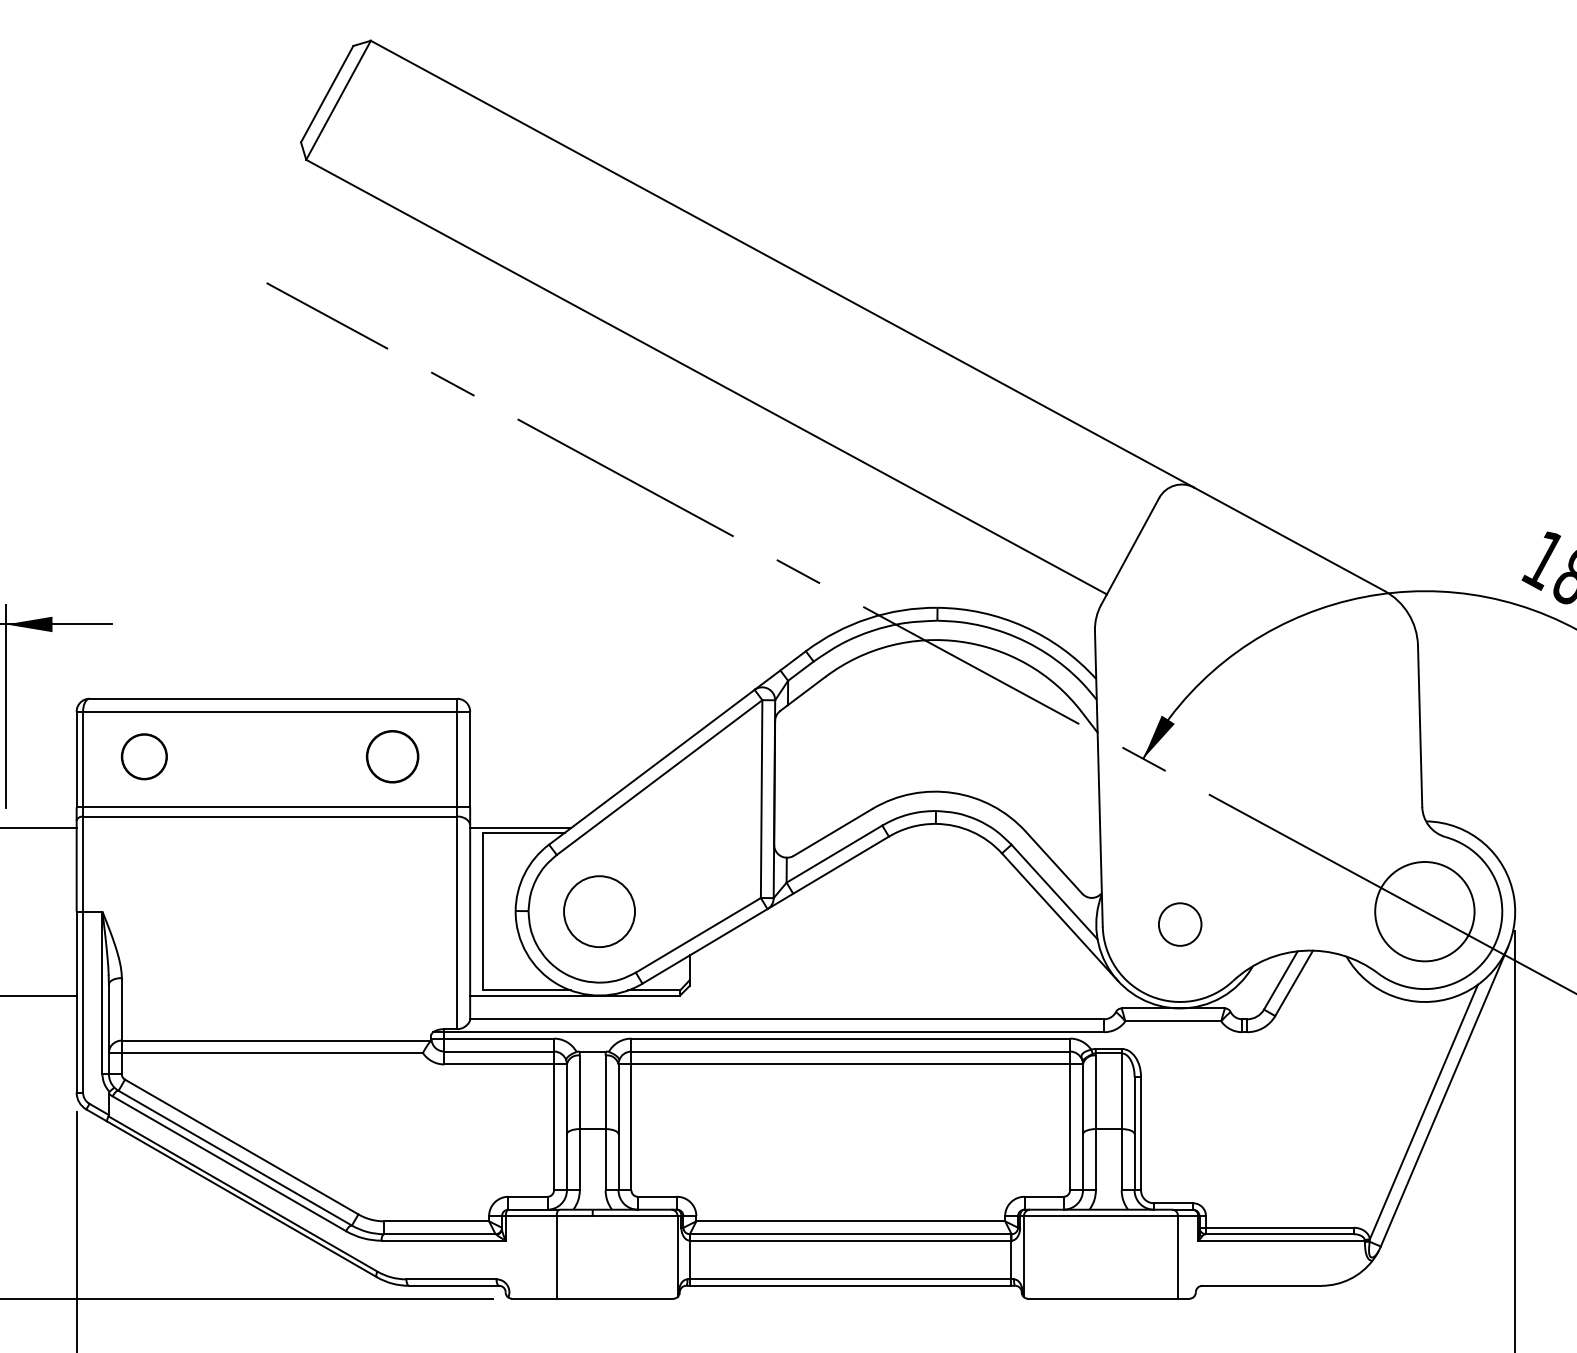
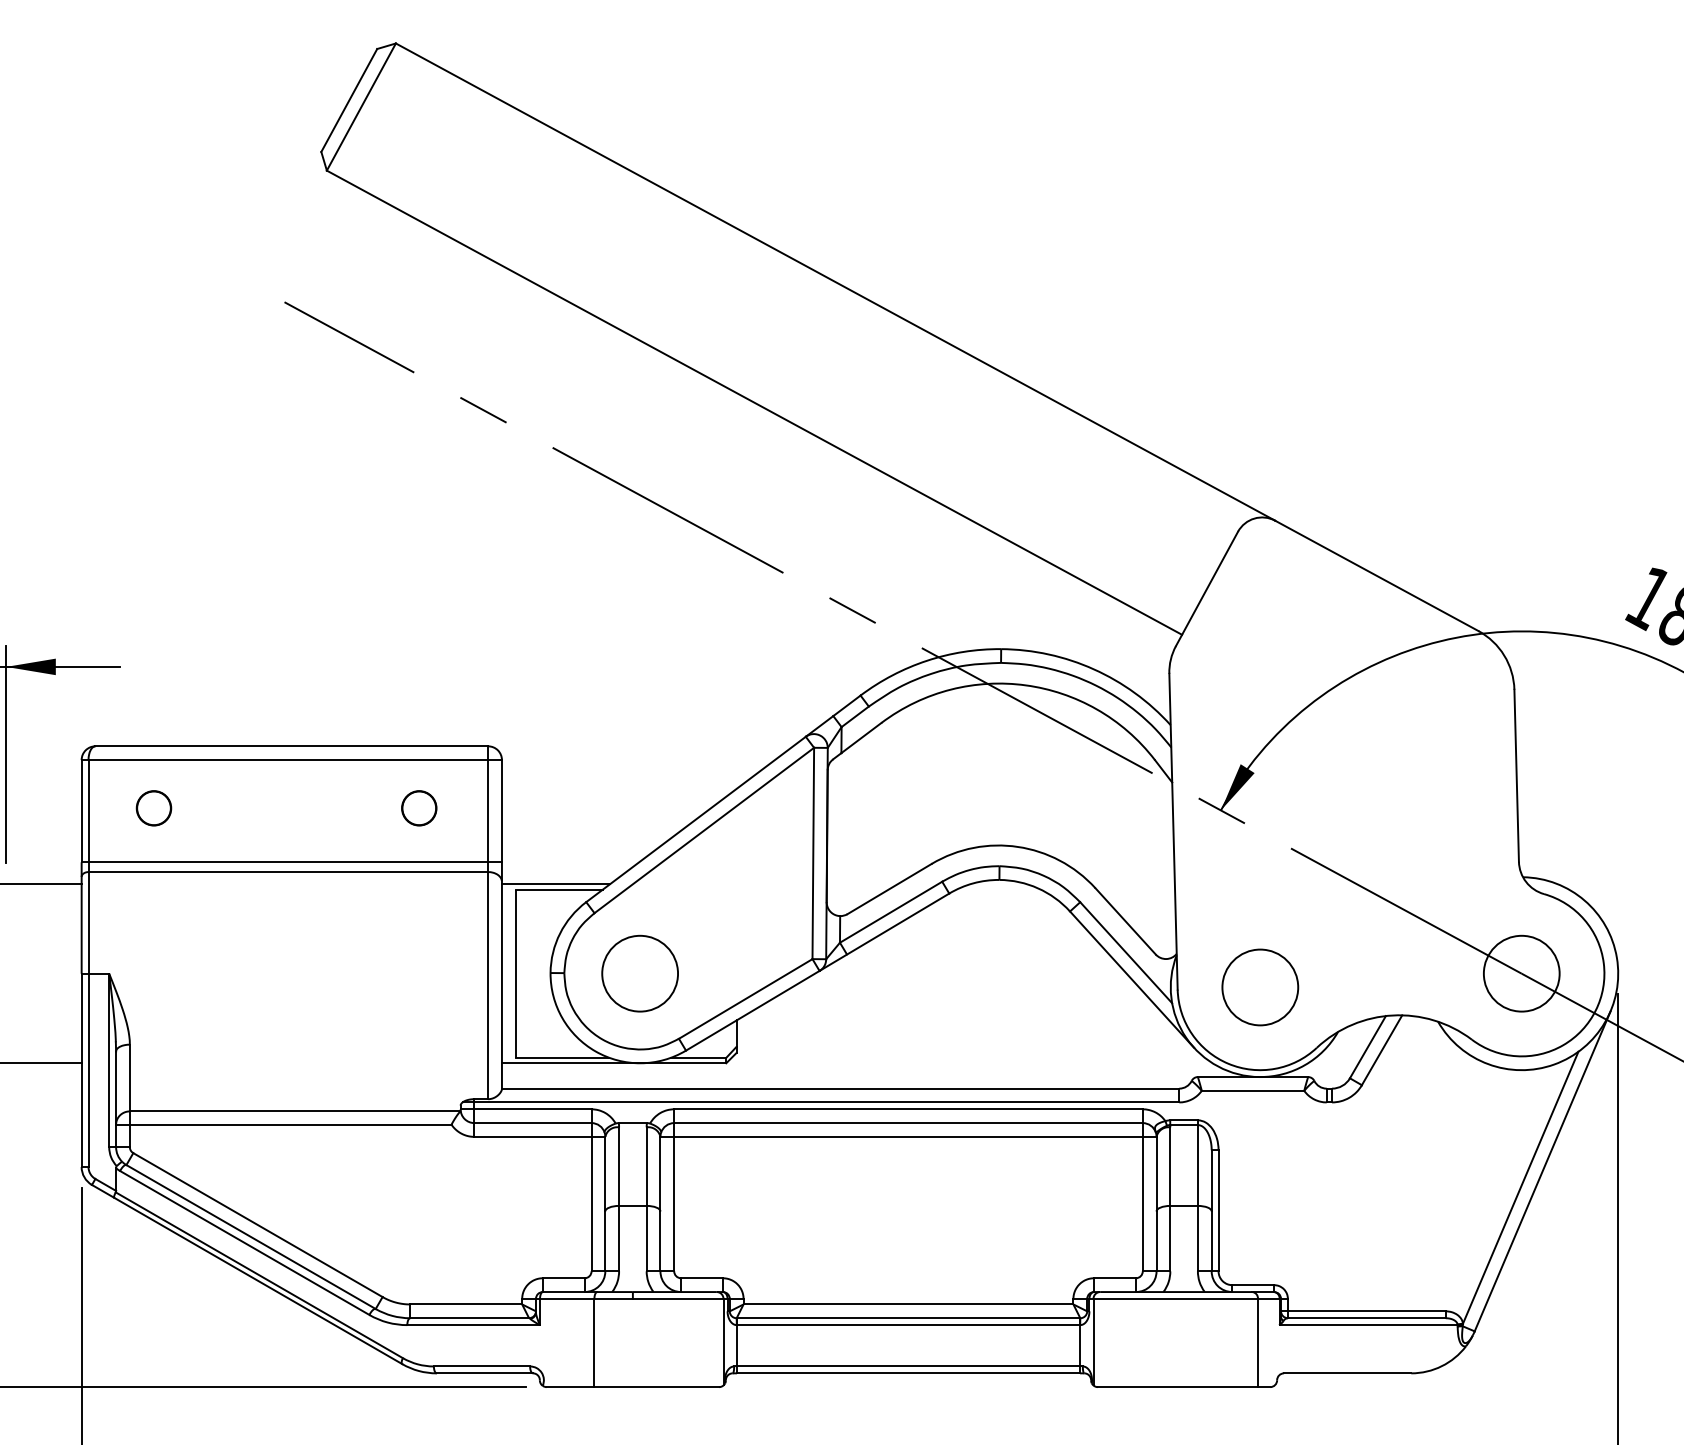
part: (143, 757) -> (153, 808), size x0.71
circle: (392, 757) -> (419, 808), size x0.62
circle: (1424, 911) -> (1521, 973), size x0.71
circle: (1180, 924) -> (1260, 987), size x1.67

